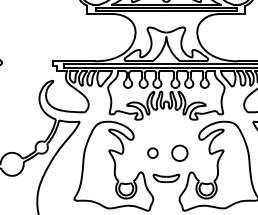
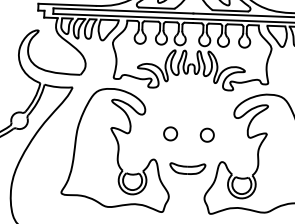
part: (179, 152) -> (206, 134), size x0.62

